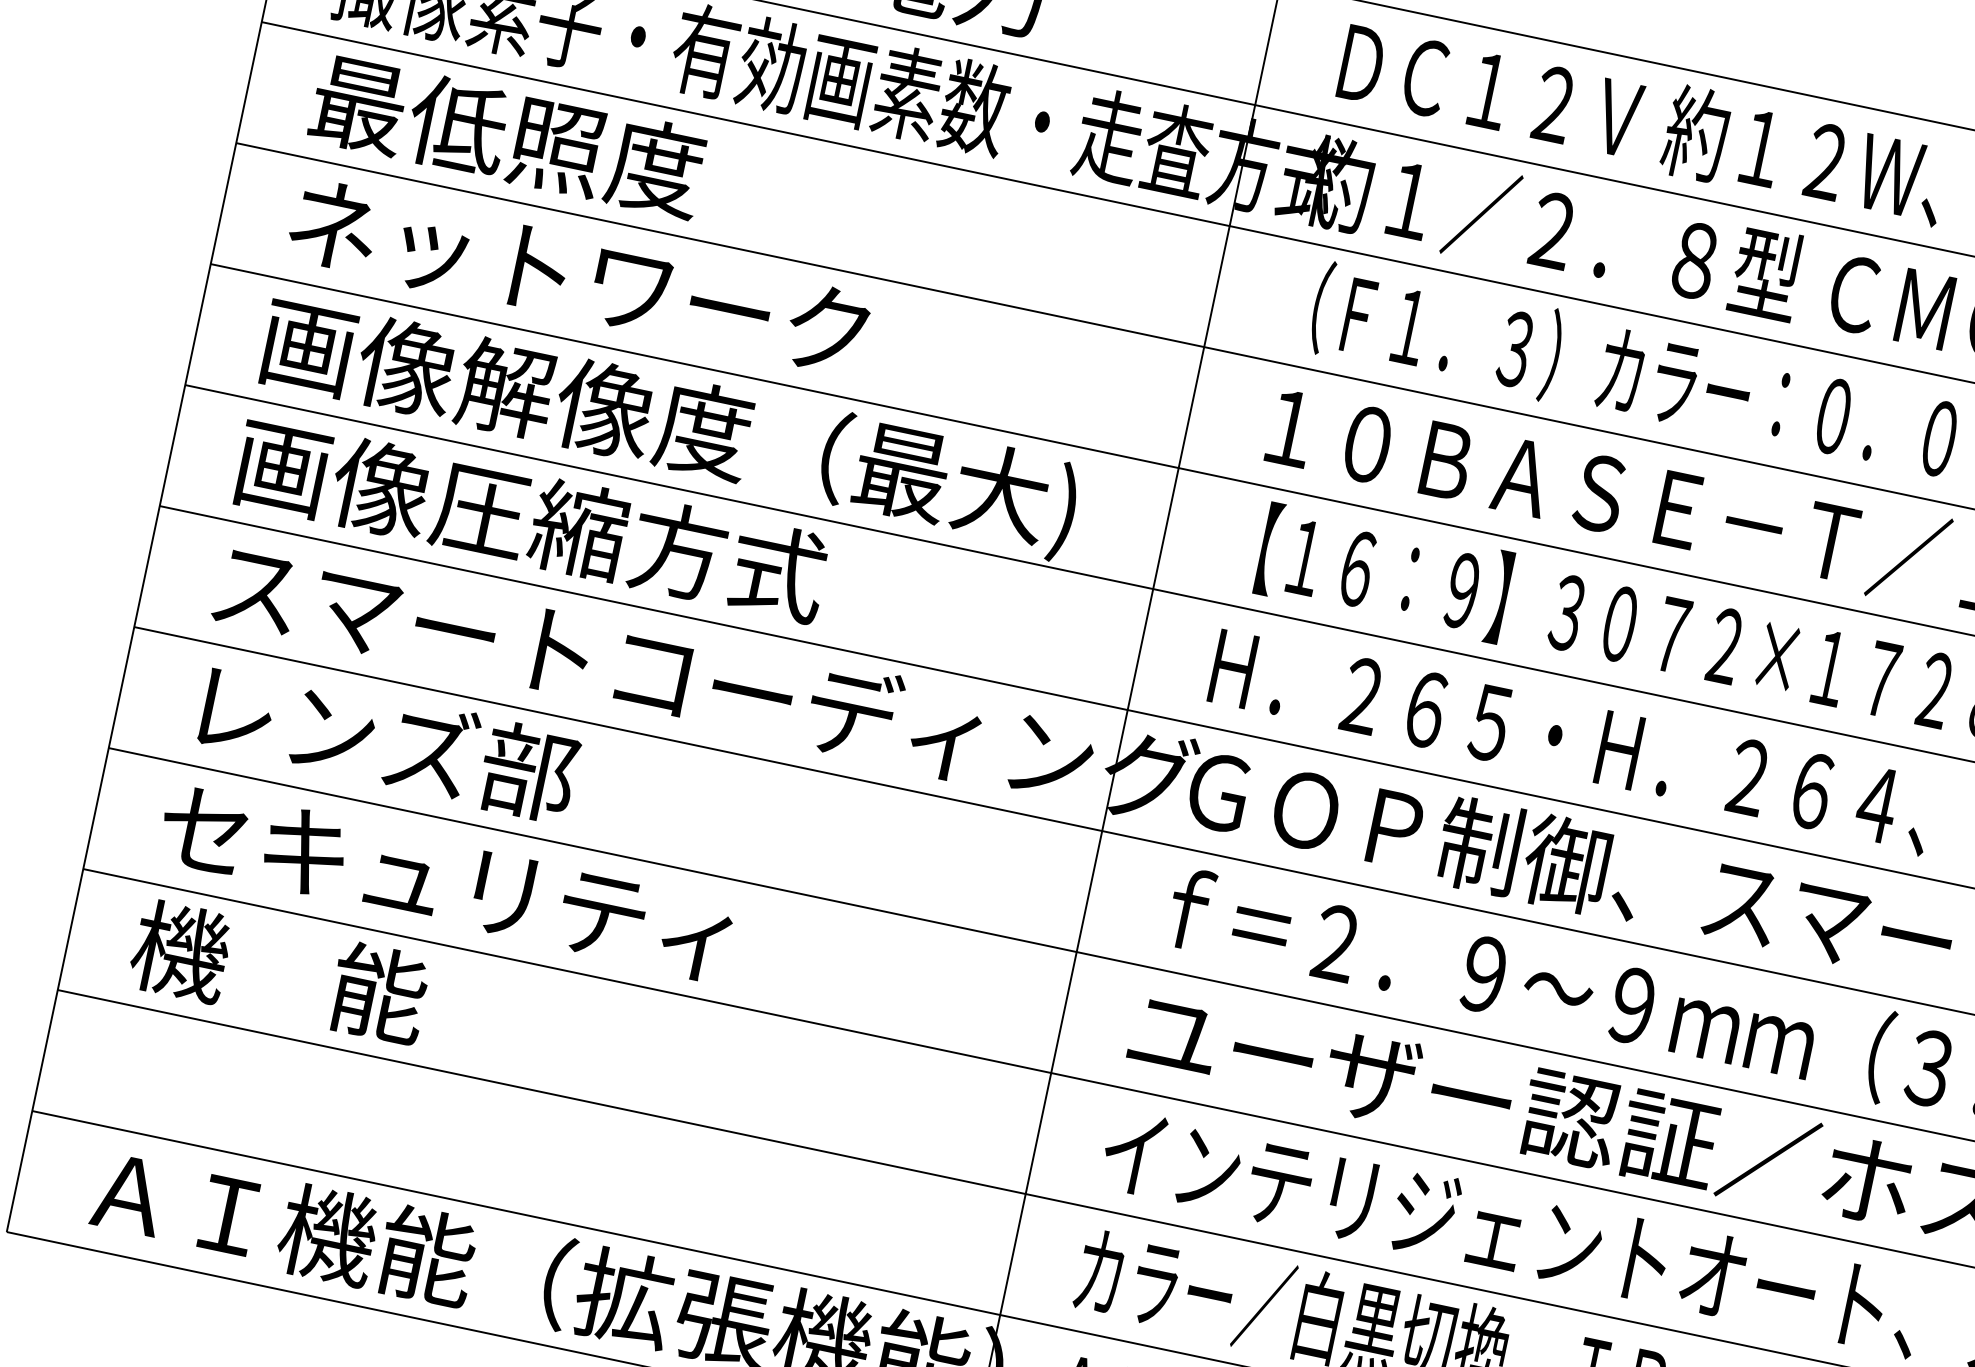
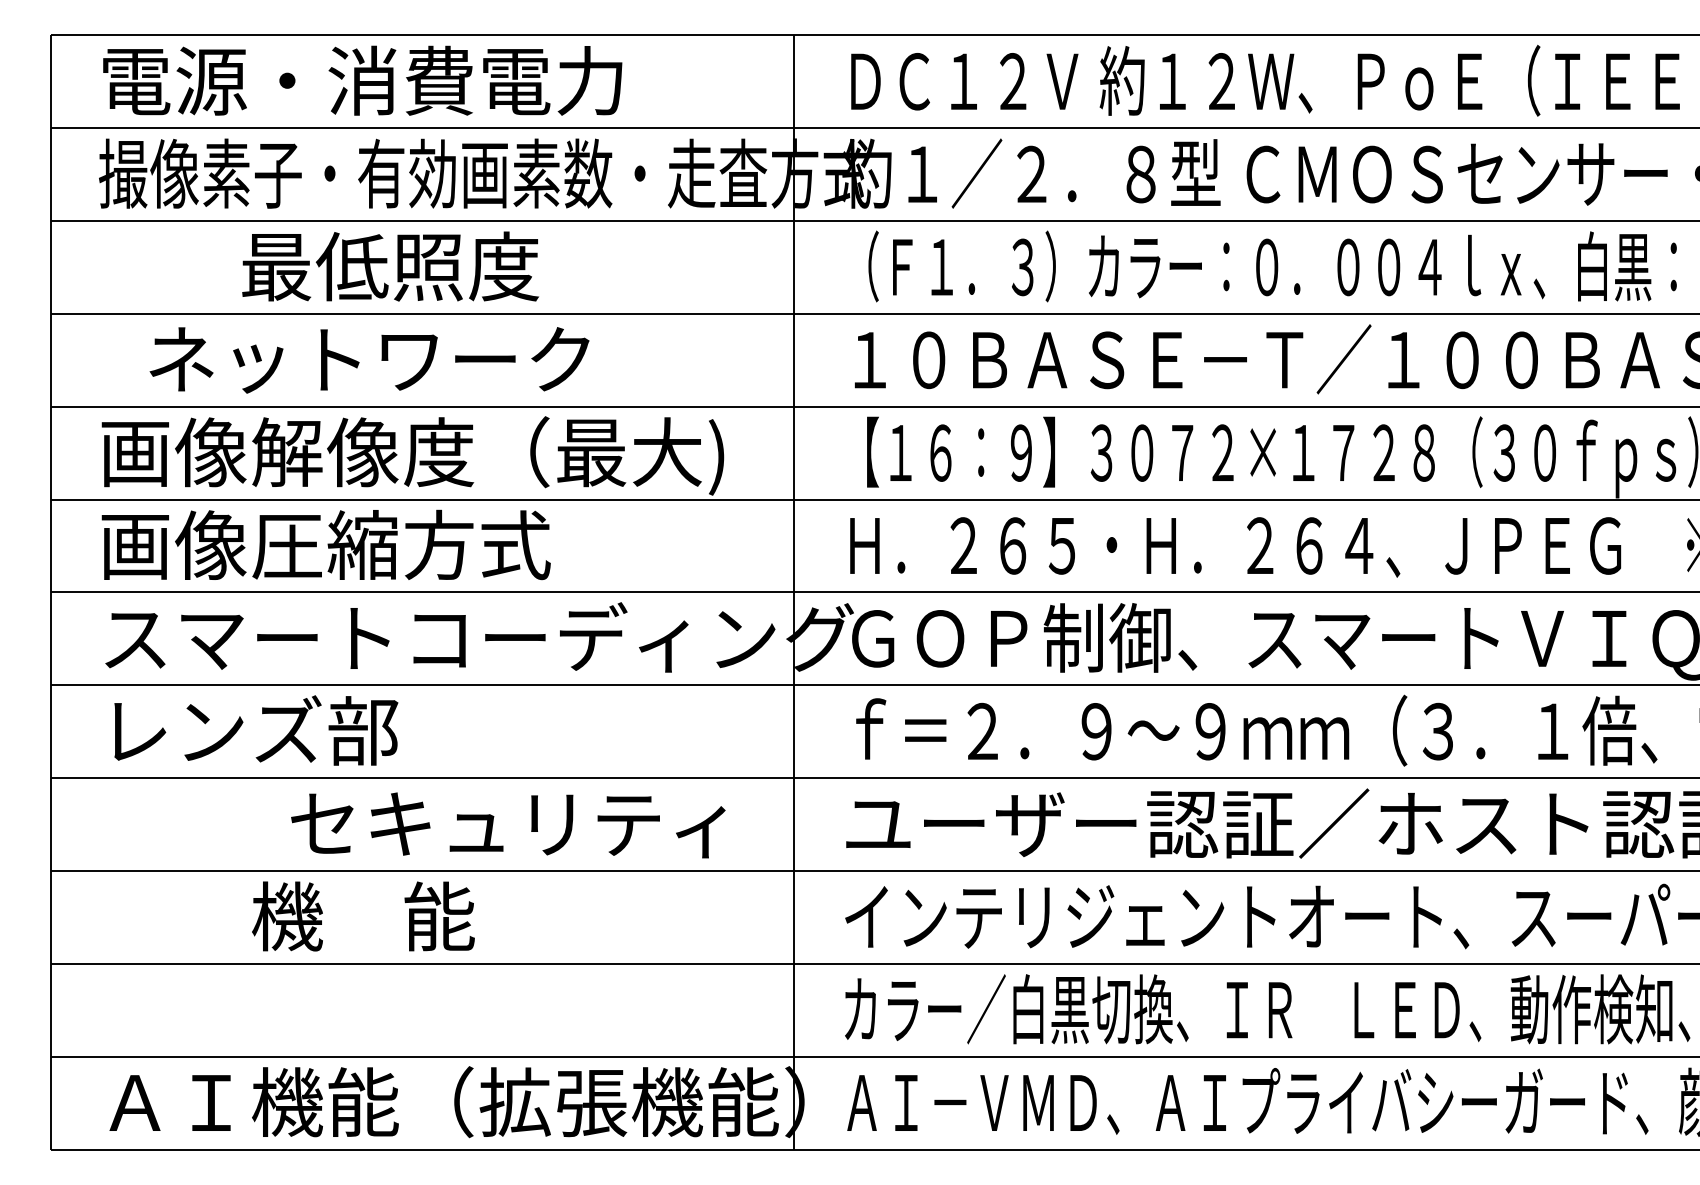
text: (507, 135) -> (390, 266), moved
text: (578, 278) -> (369, 360), moved
text: (445, 883) -> (508, 825), moved
text: (279, 972) -> (363, 916), moved

